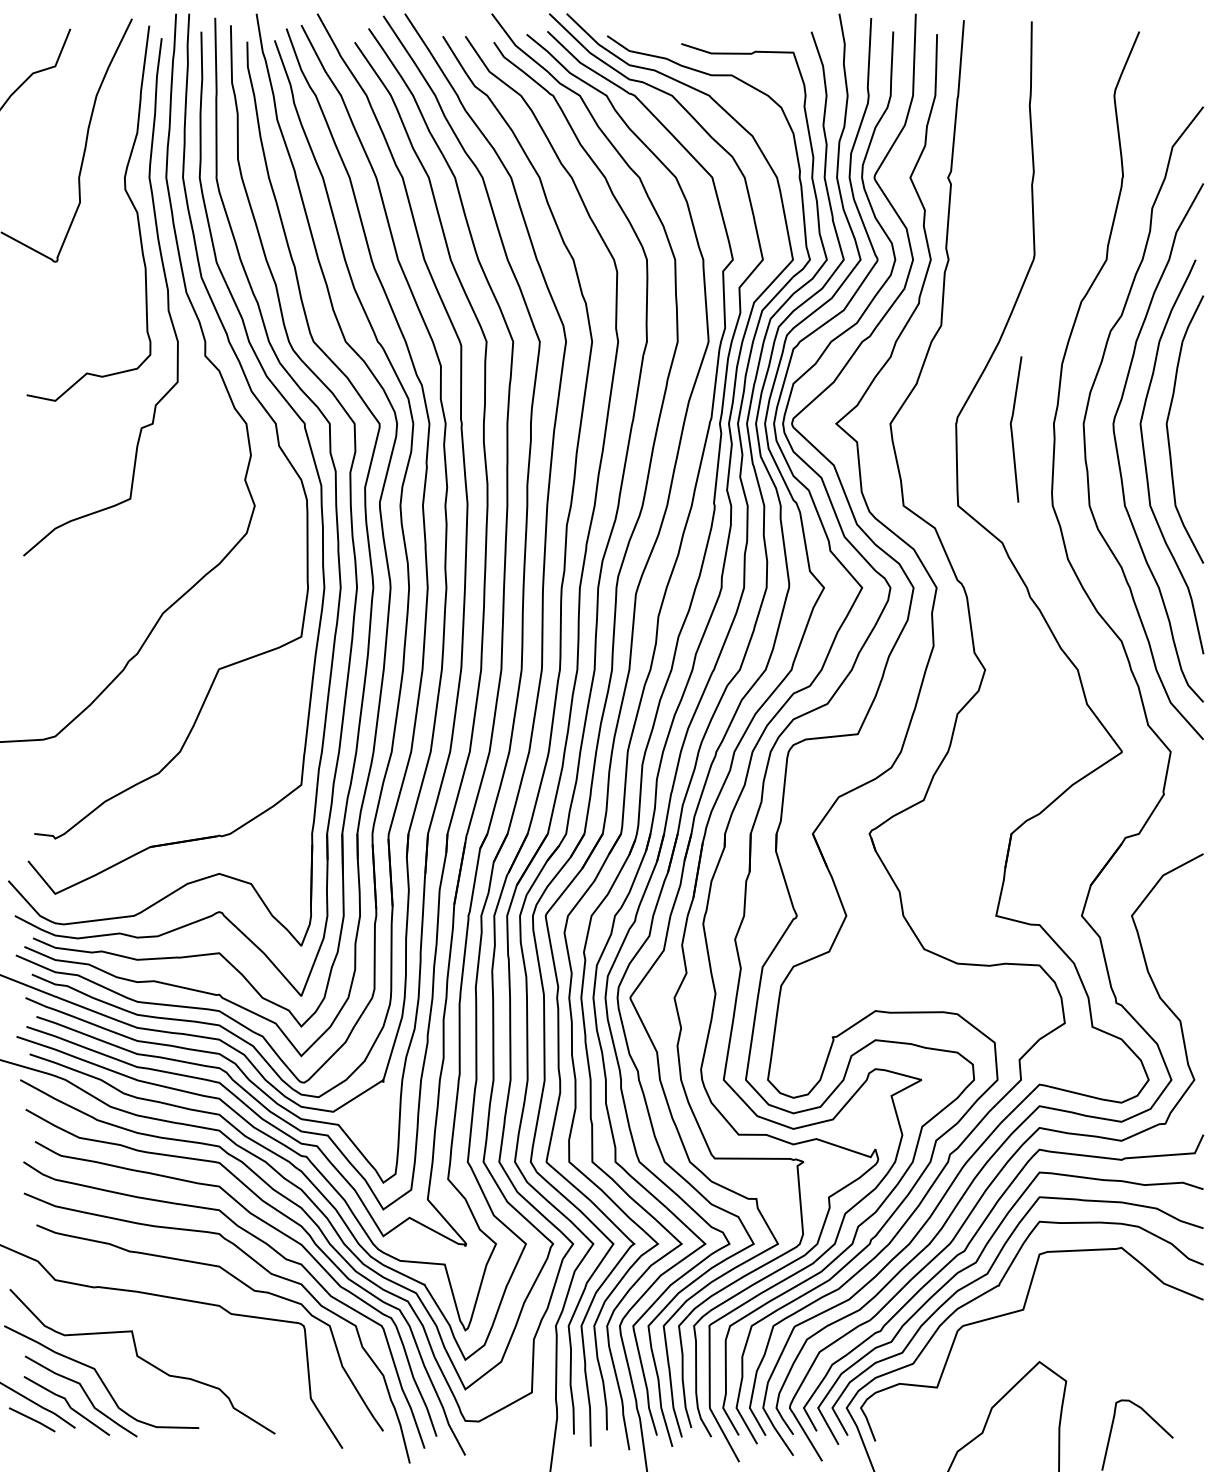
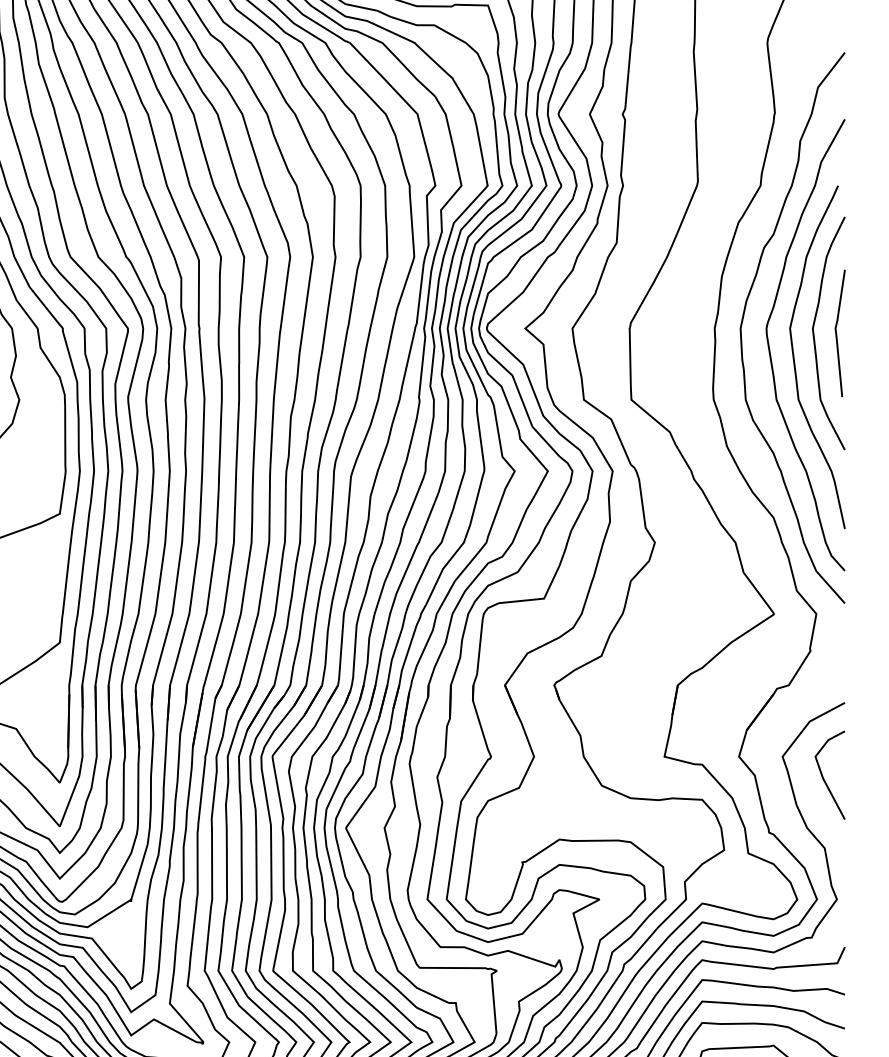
line: (1012, 429) -> (837, 333), moved
line: (1179, 940) -> (824, 778), added

